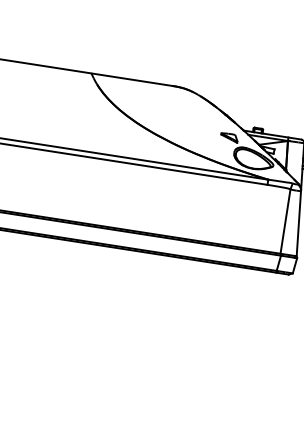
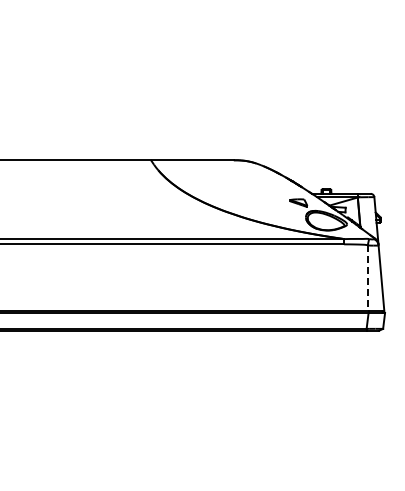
line: (285, 221) -> (367, 278), solid -> dashed

